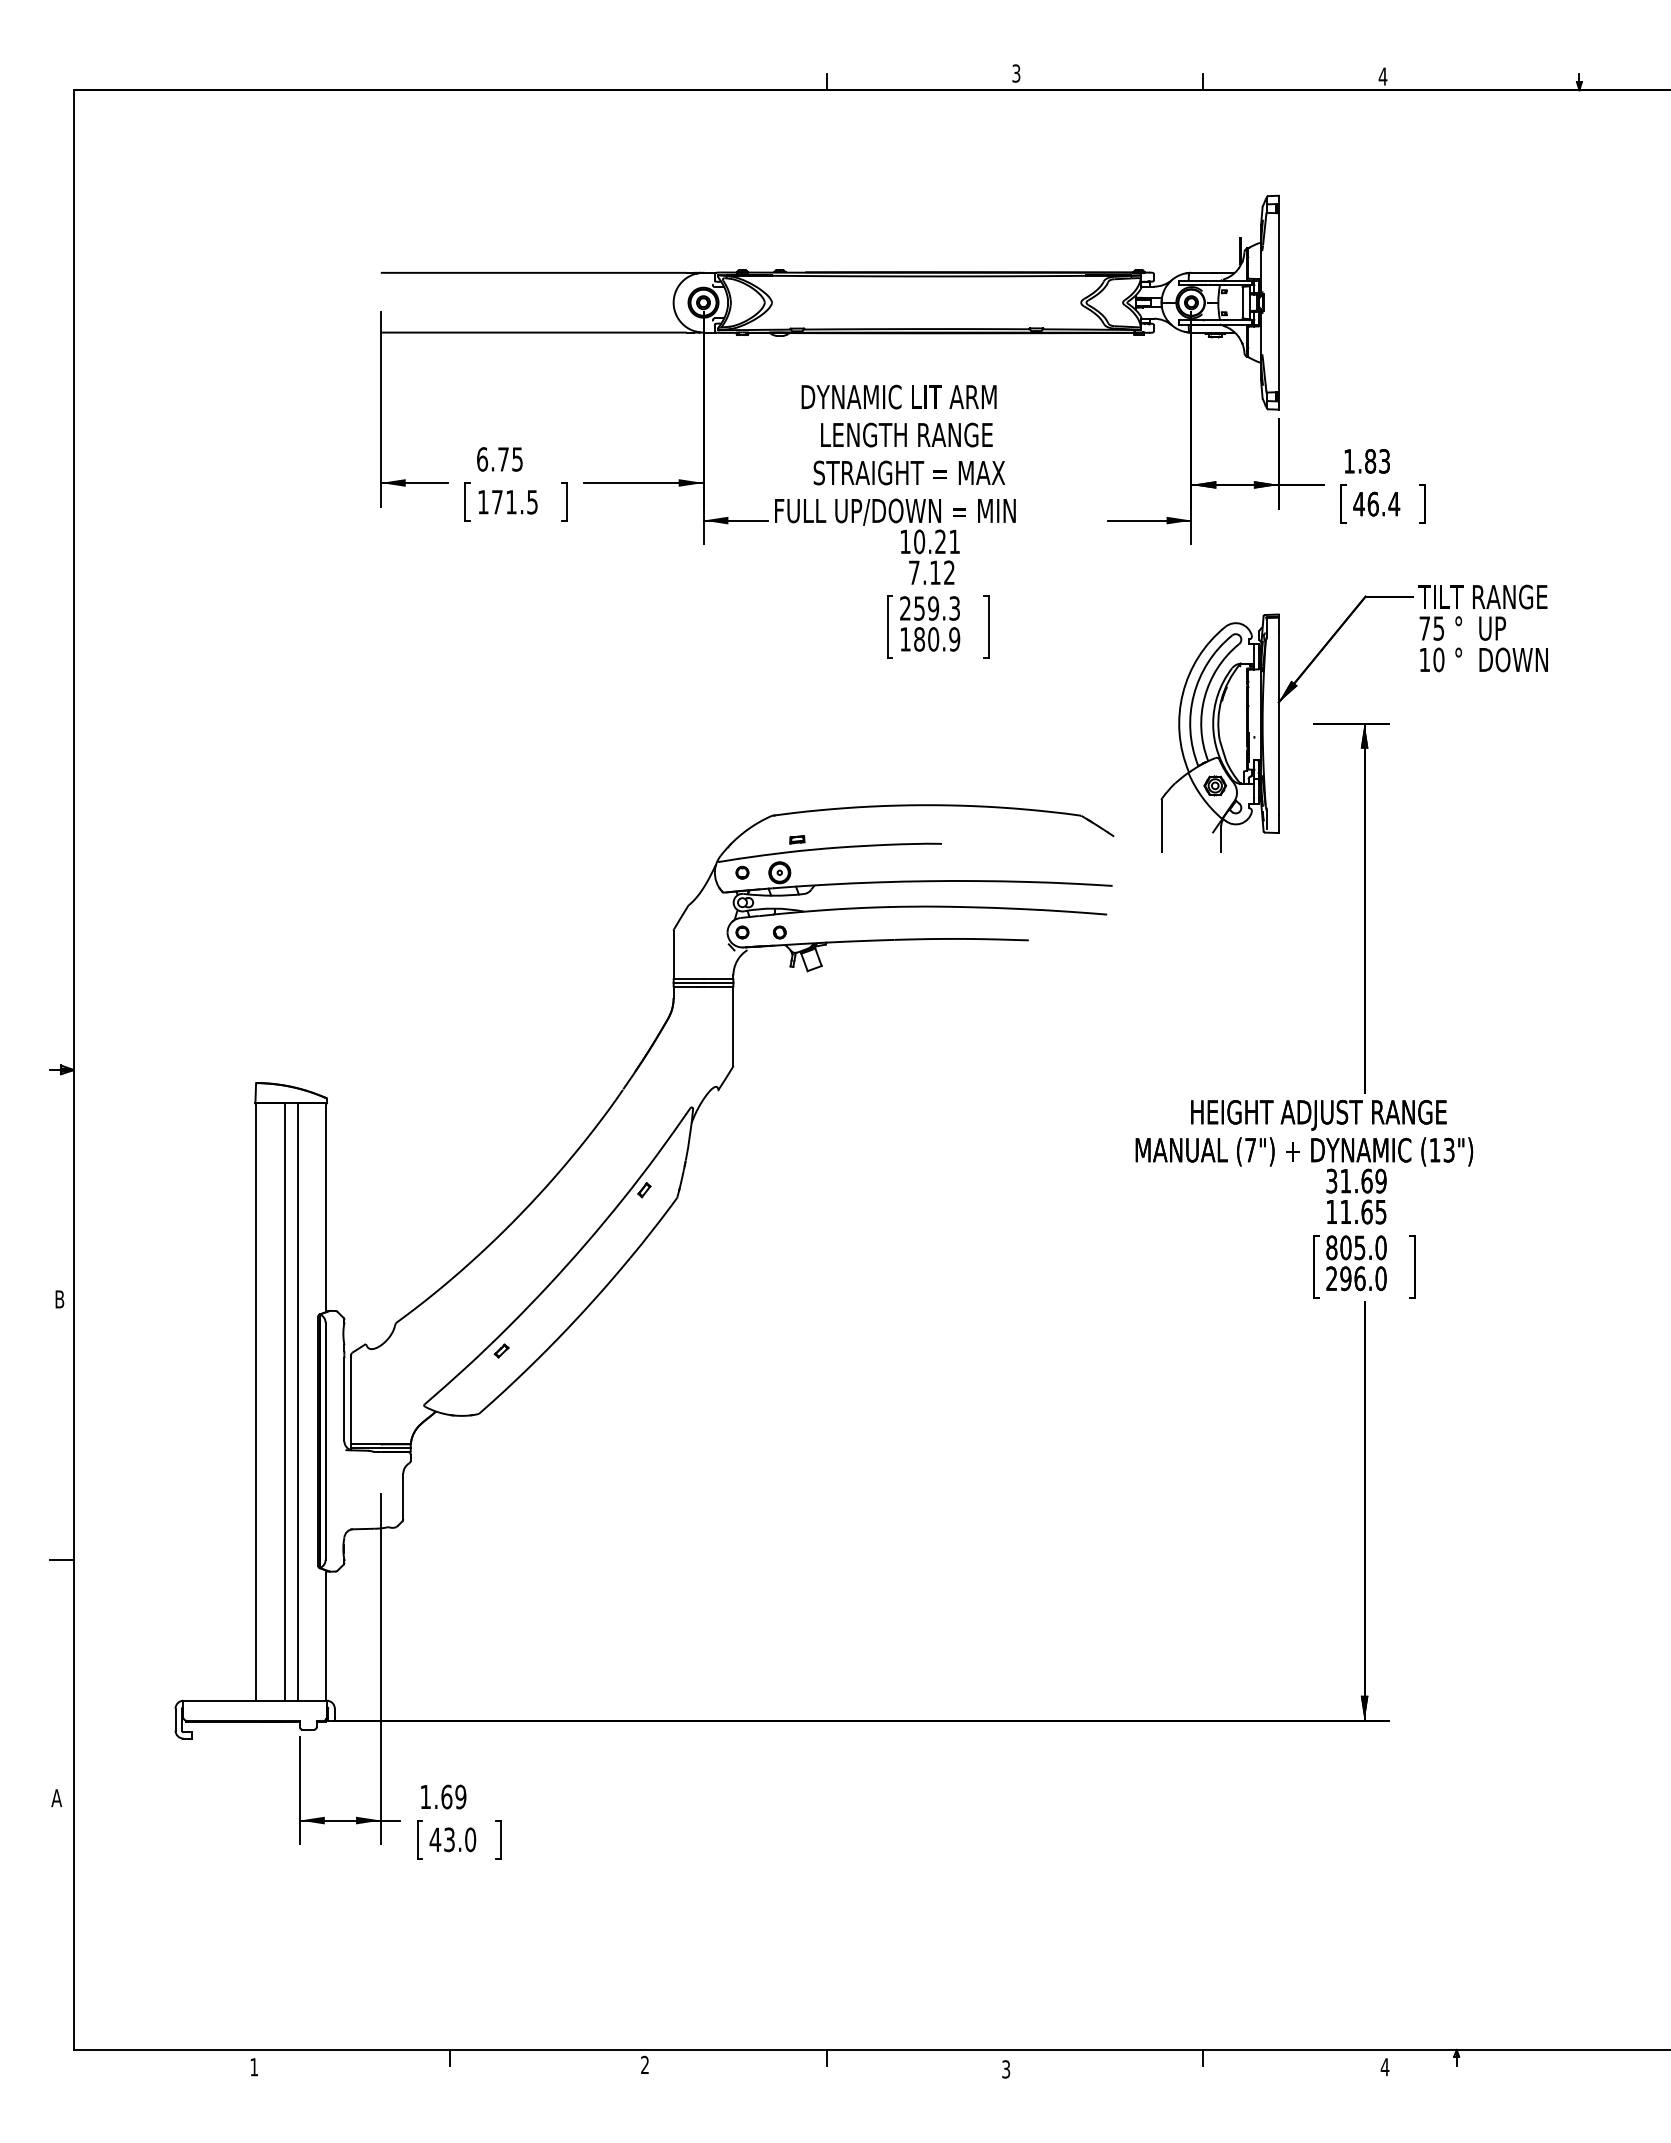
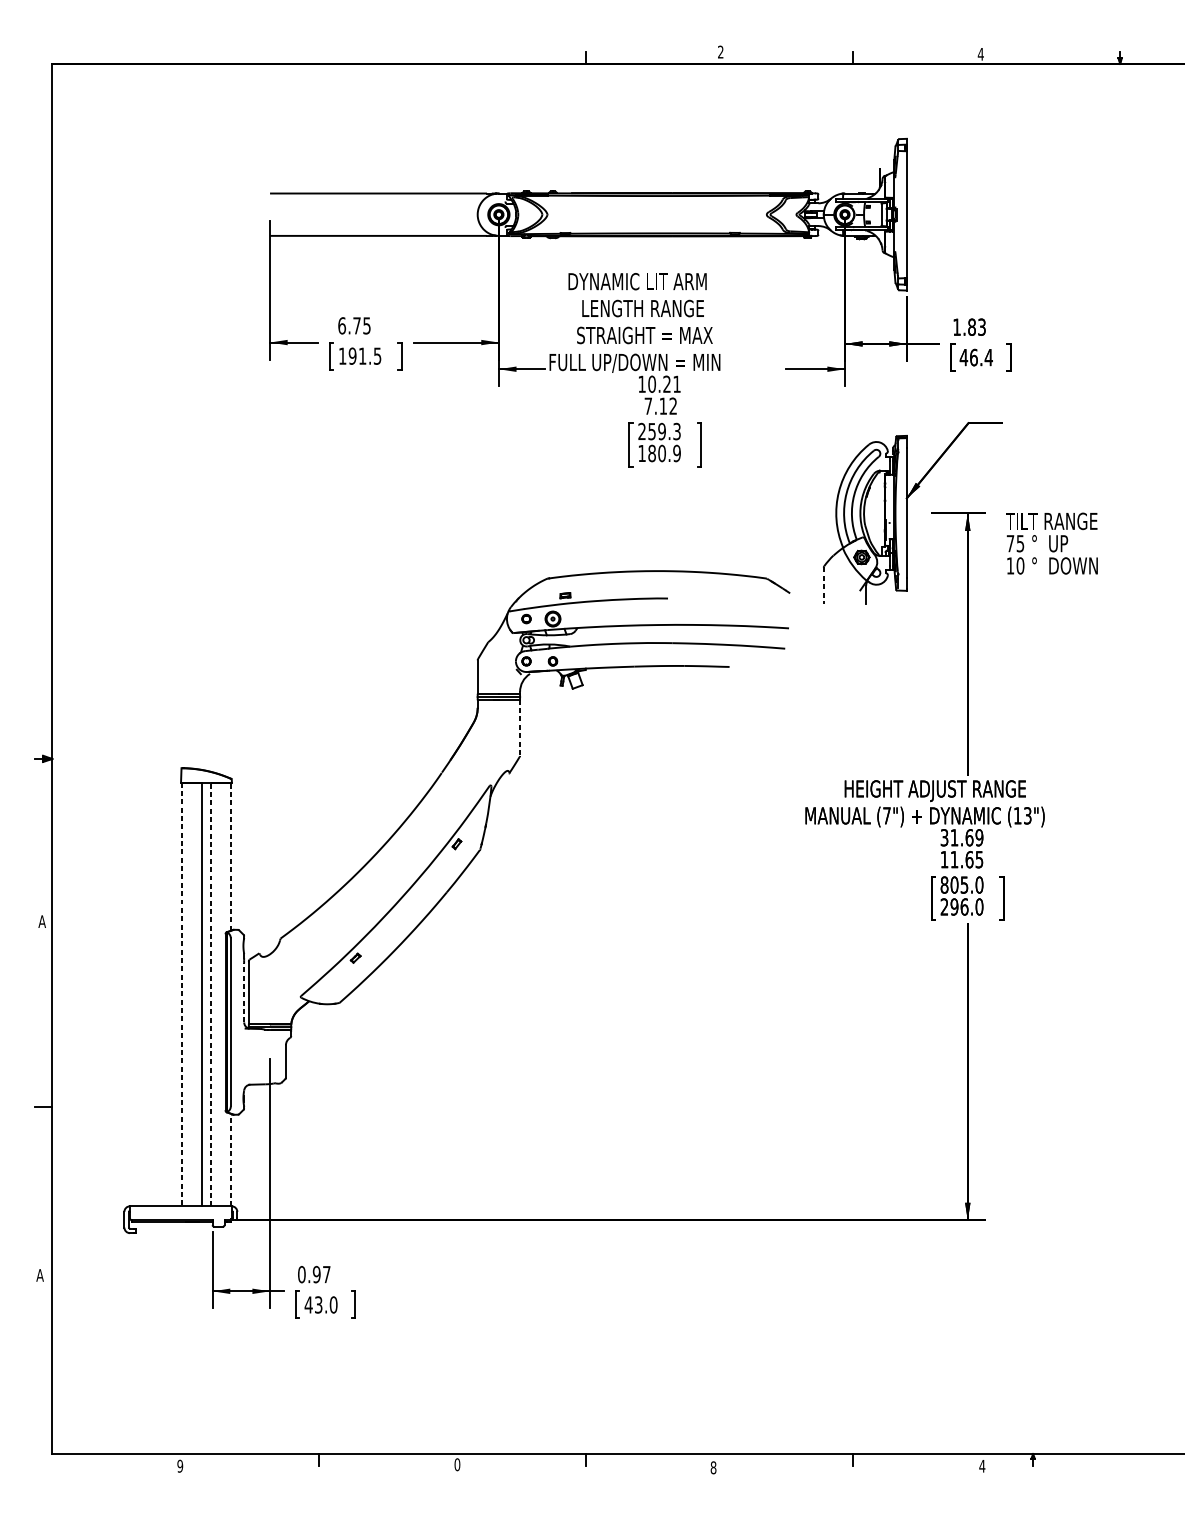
text: (1016, 73) -> (720, 52), 3 -> 2
text: (496, 502) -> (352, 356), 171.5 -> 191.5
text: (1482, 628) -> (1051, 543), moved
line: (1161, 825) -> (823, 585), solid -> dashed
line: (733, 1026) -> (520, 728), solid -> dashed
line: (326, 1207) -> (231, 856), solid -> dashed
text: (59, 1299) -> (42, 921), B -> A
line: (344, 1399) -> (244, 992), solid -> dashed
line: (256, 1402) -> (181, 994), solid -> dashed
line: (297, 1402) -> (210, 994), solid -> dashed
line: (326, 1635) -> (231, 1160), solid -> dashed
text: (443, 1796) -> (314, 1274), 1.69 -> 0.97
text: (645, 2065) -> (457, 1465), 2 -> 0
text: (254, 2067) -> (180, 1466), 1 -> 9
text: (1006, 2069) -> (713, 1467), 3 -> 8

